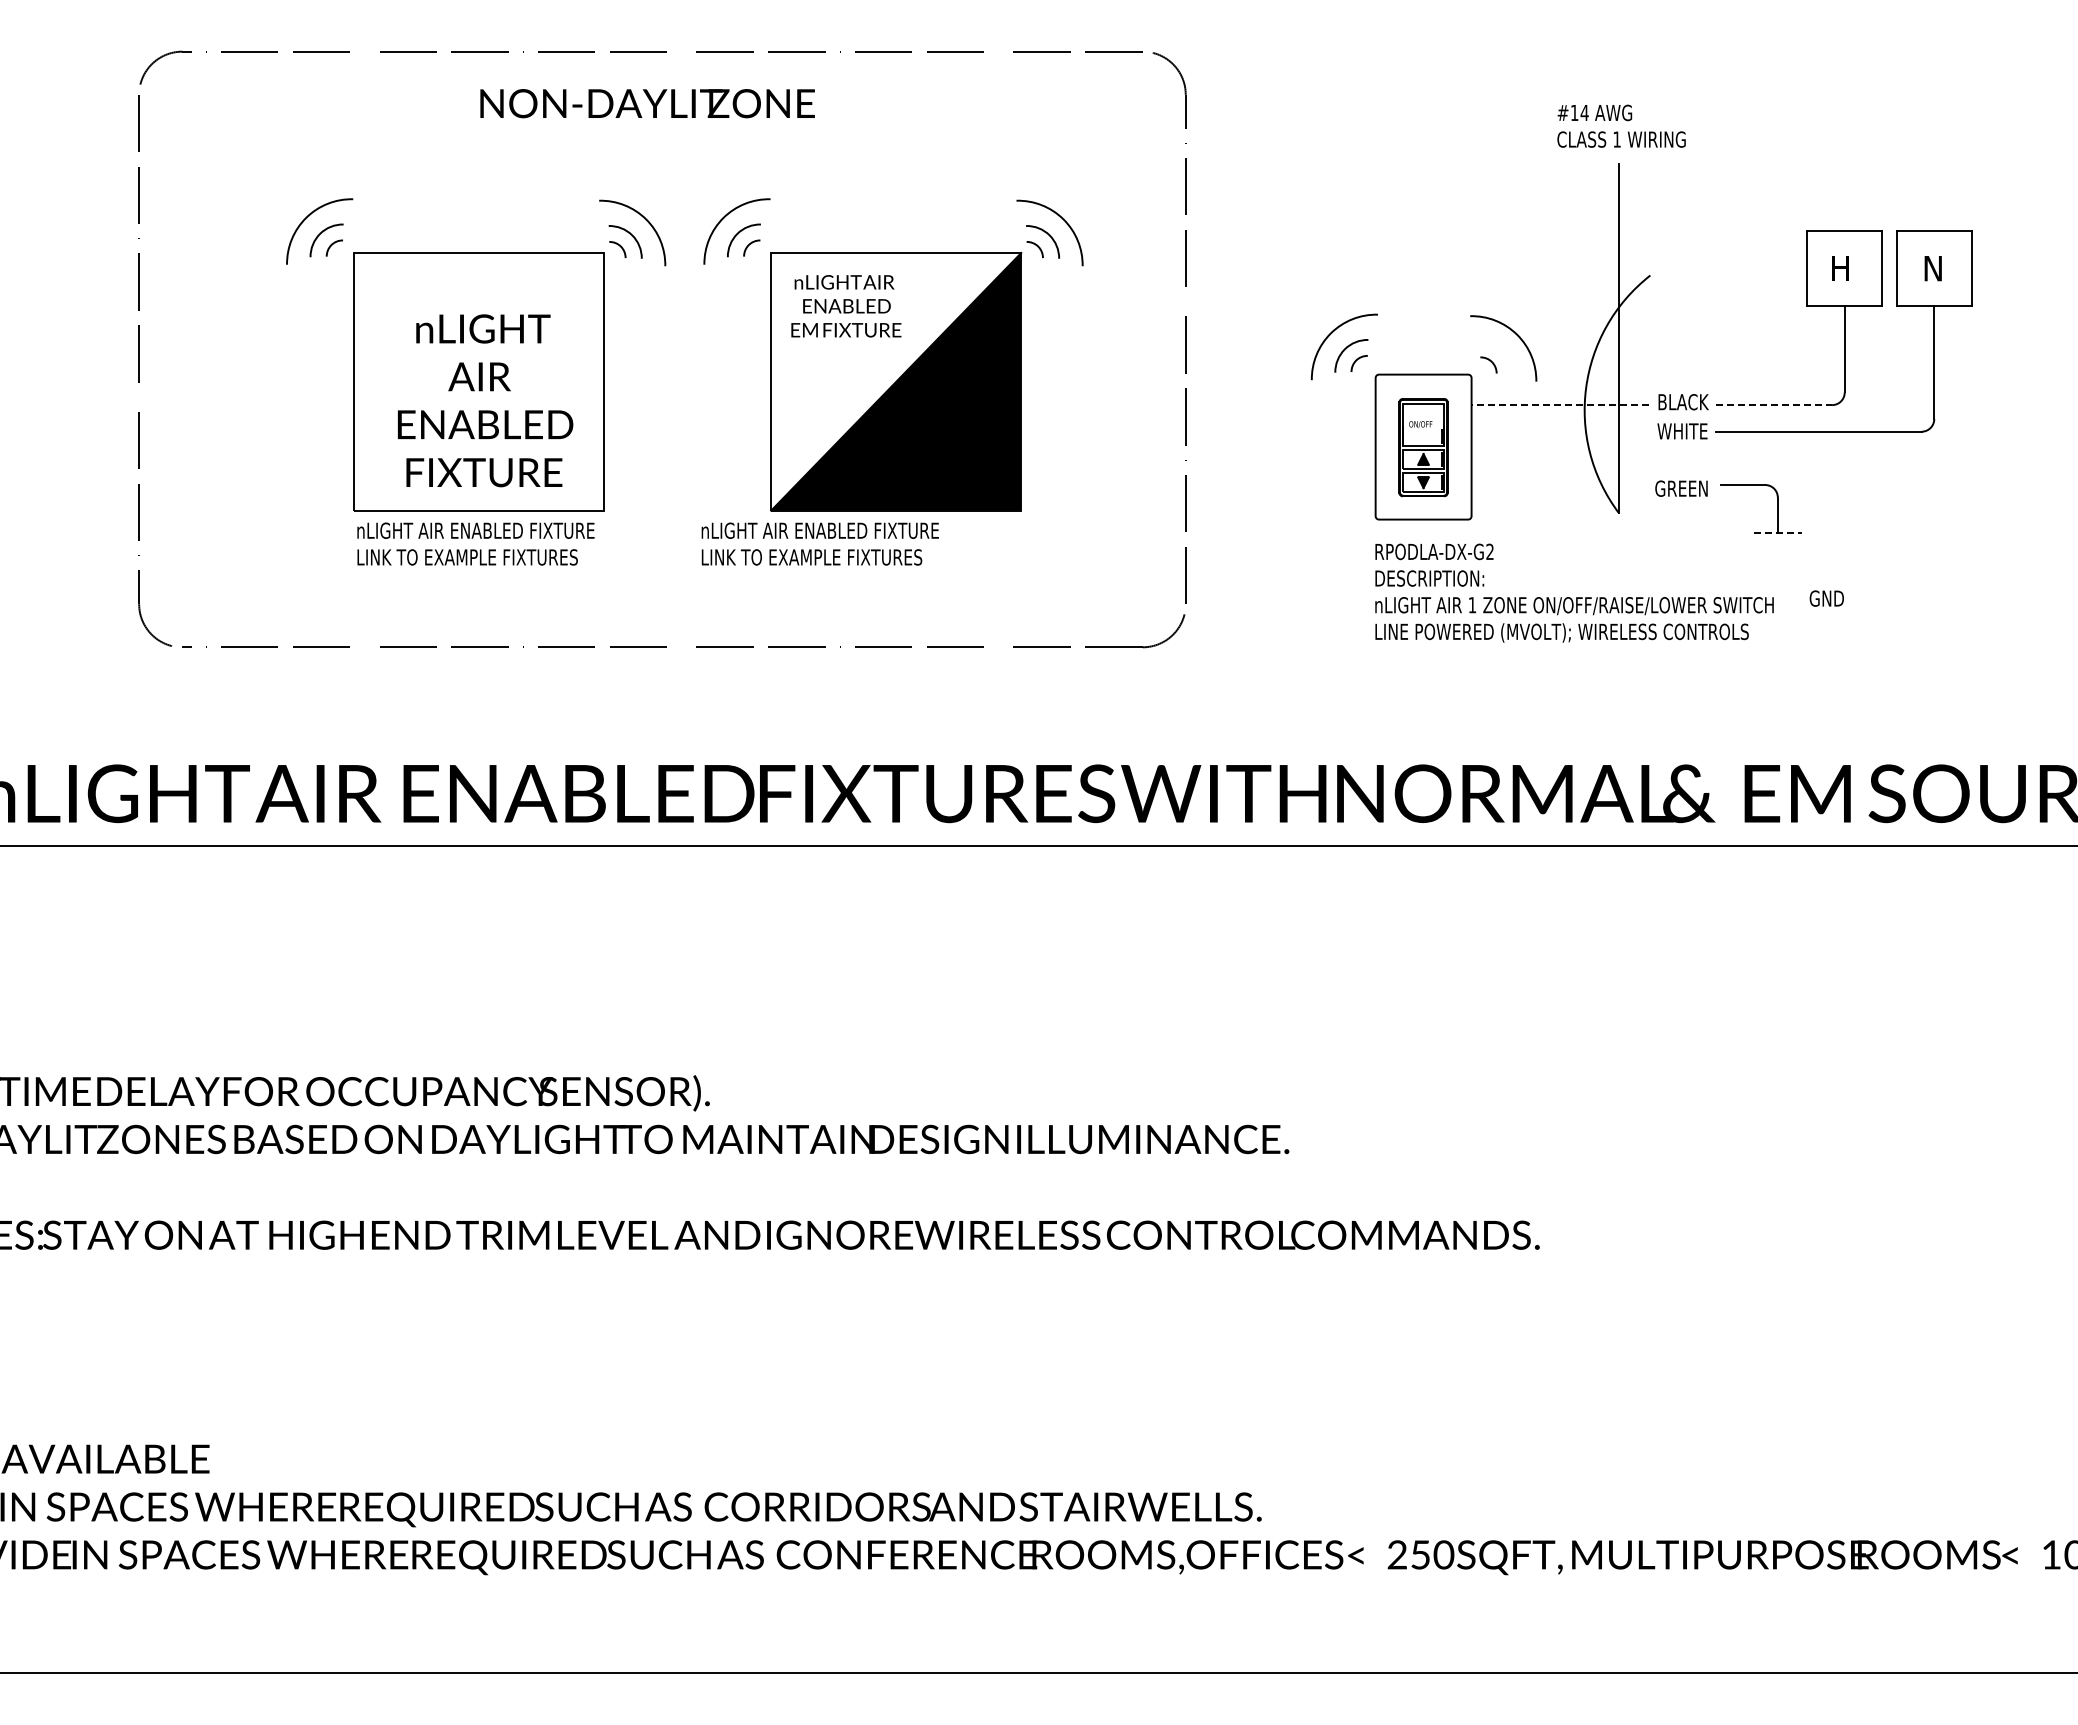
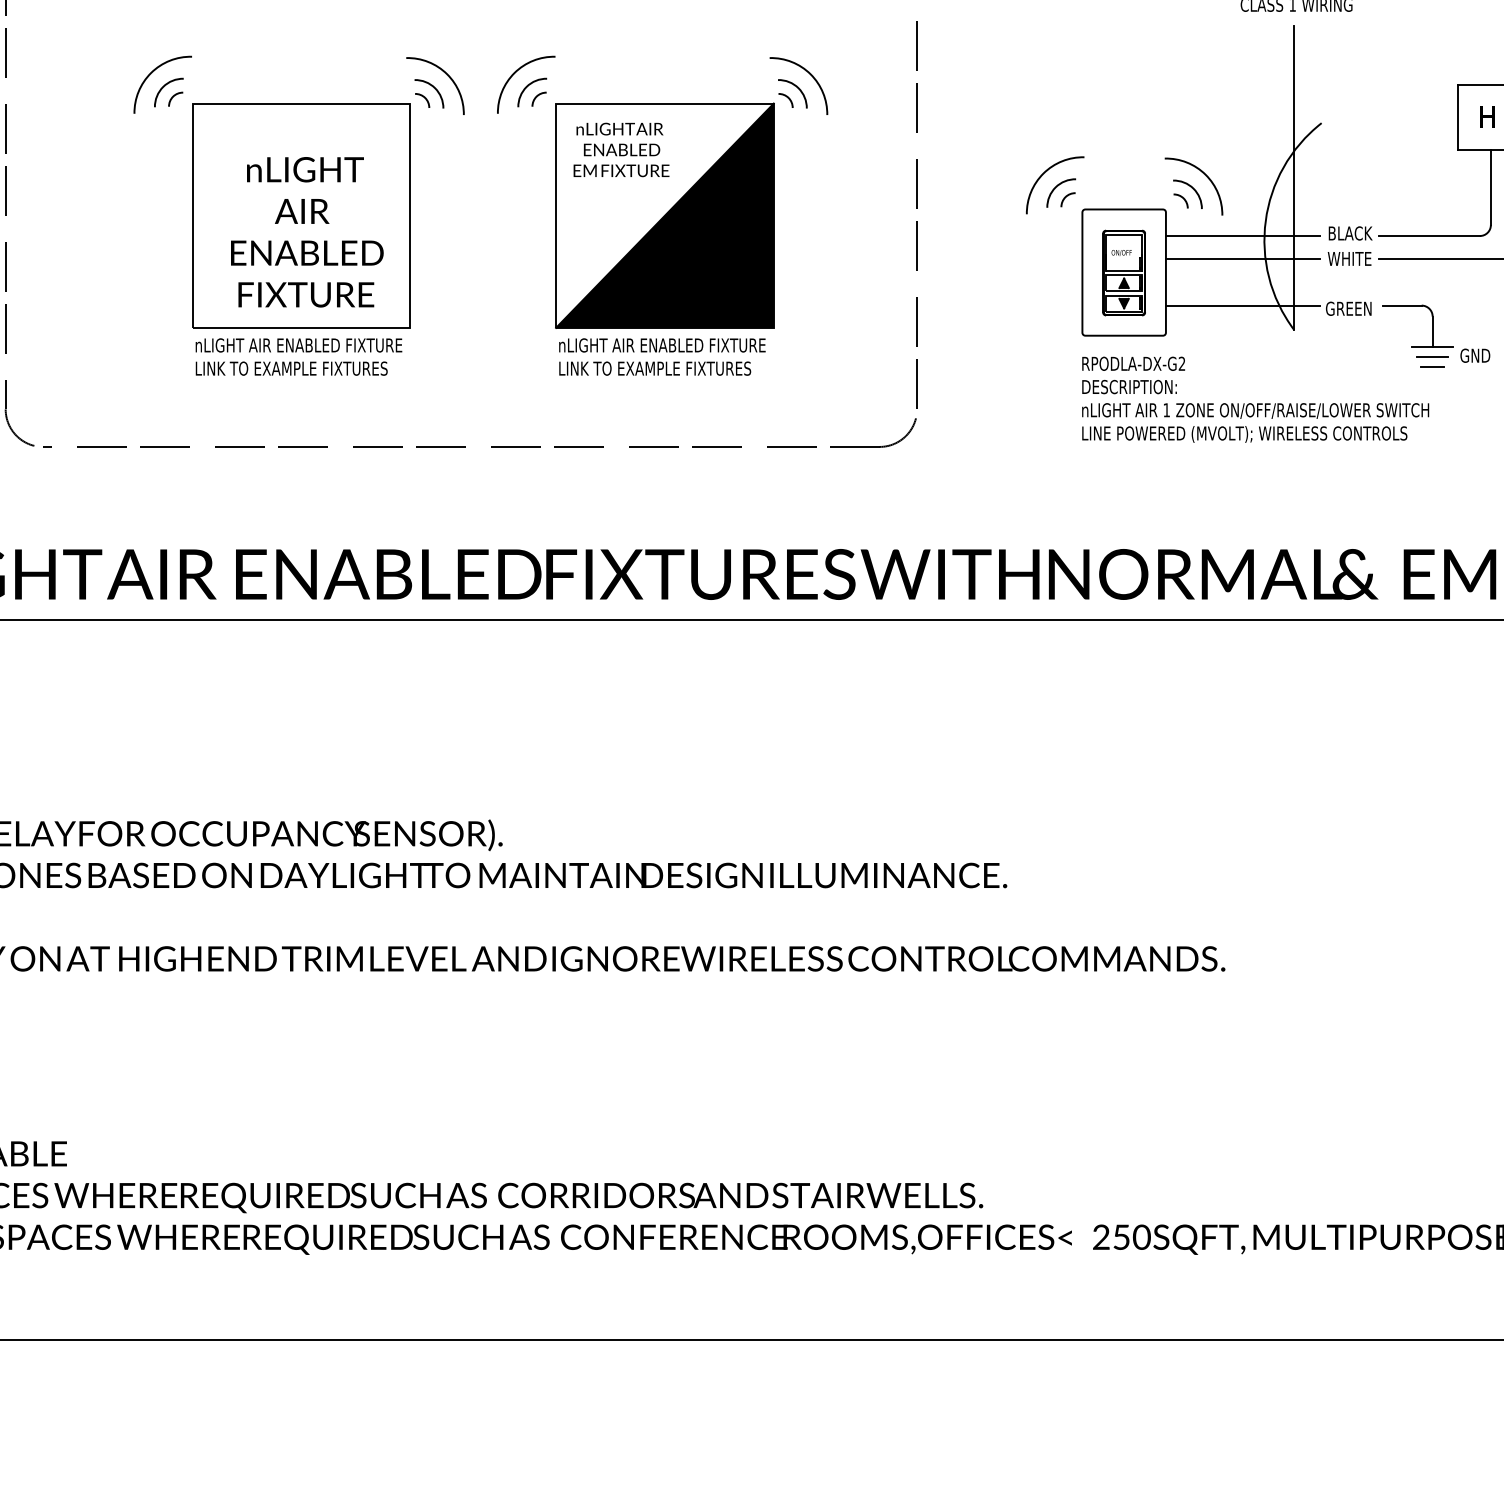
arc: (1502, 351) -> (1192, 189), added
line: (1560, 405) -> (1243, 236), dashed -> solid
line: (1774, 405) -> (1429, 236), dashed -> solid
line: (1559, 431) -> (1242, 259), added
line: (1559, 485) -> (1242, 306), added
line: (1777, 532) -> (1432, 346), dashed -> solid
text: (819, 543) -> (661, 356), moved
line: (1777, 544) -> (1432, 357), added
line: (1777, 555) -> (1432, 366), added
text: (1826, 598) -> (1475, 355), moved

